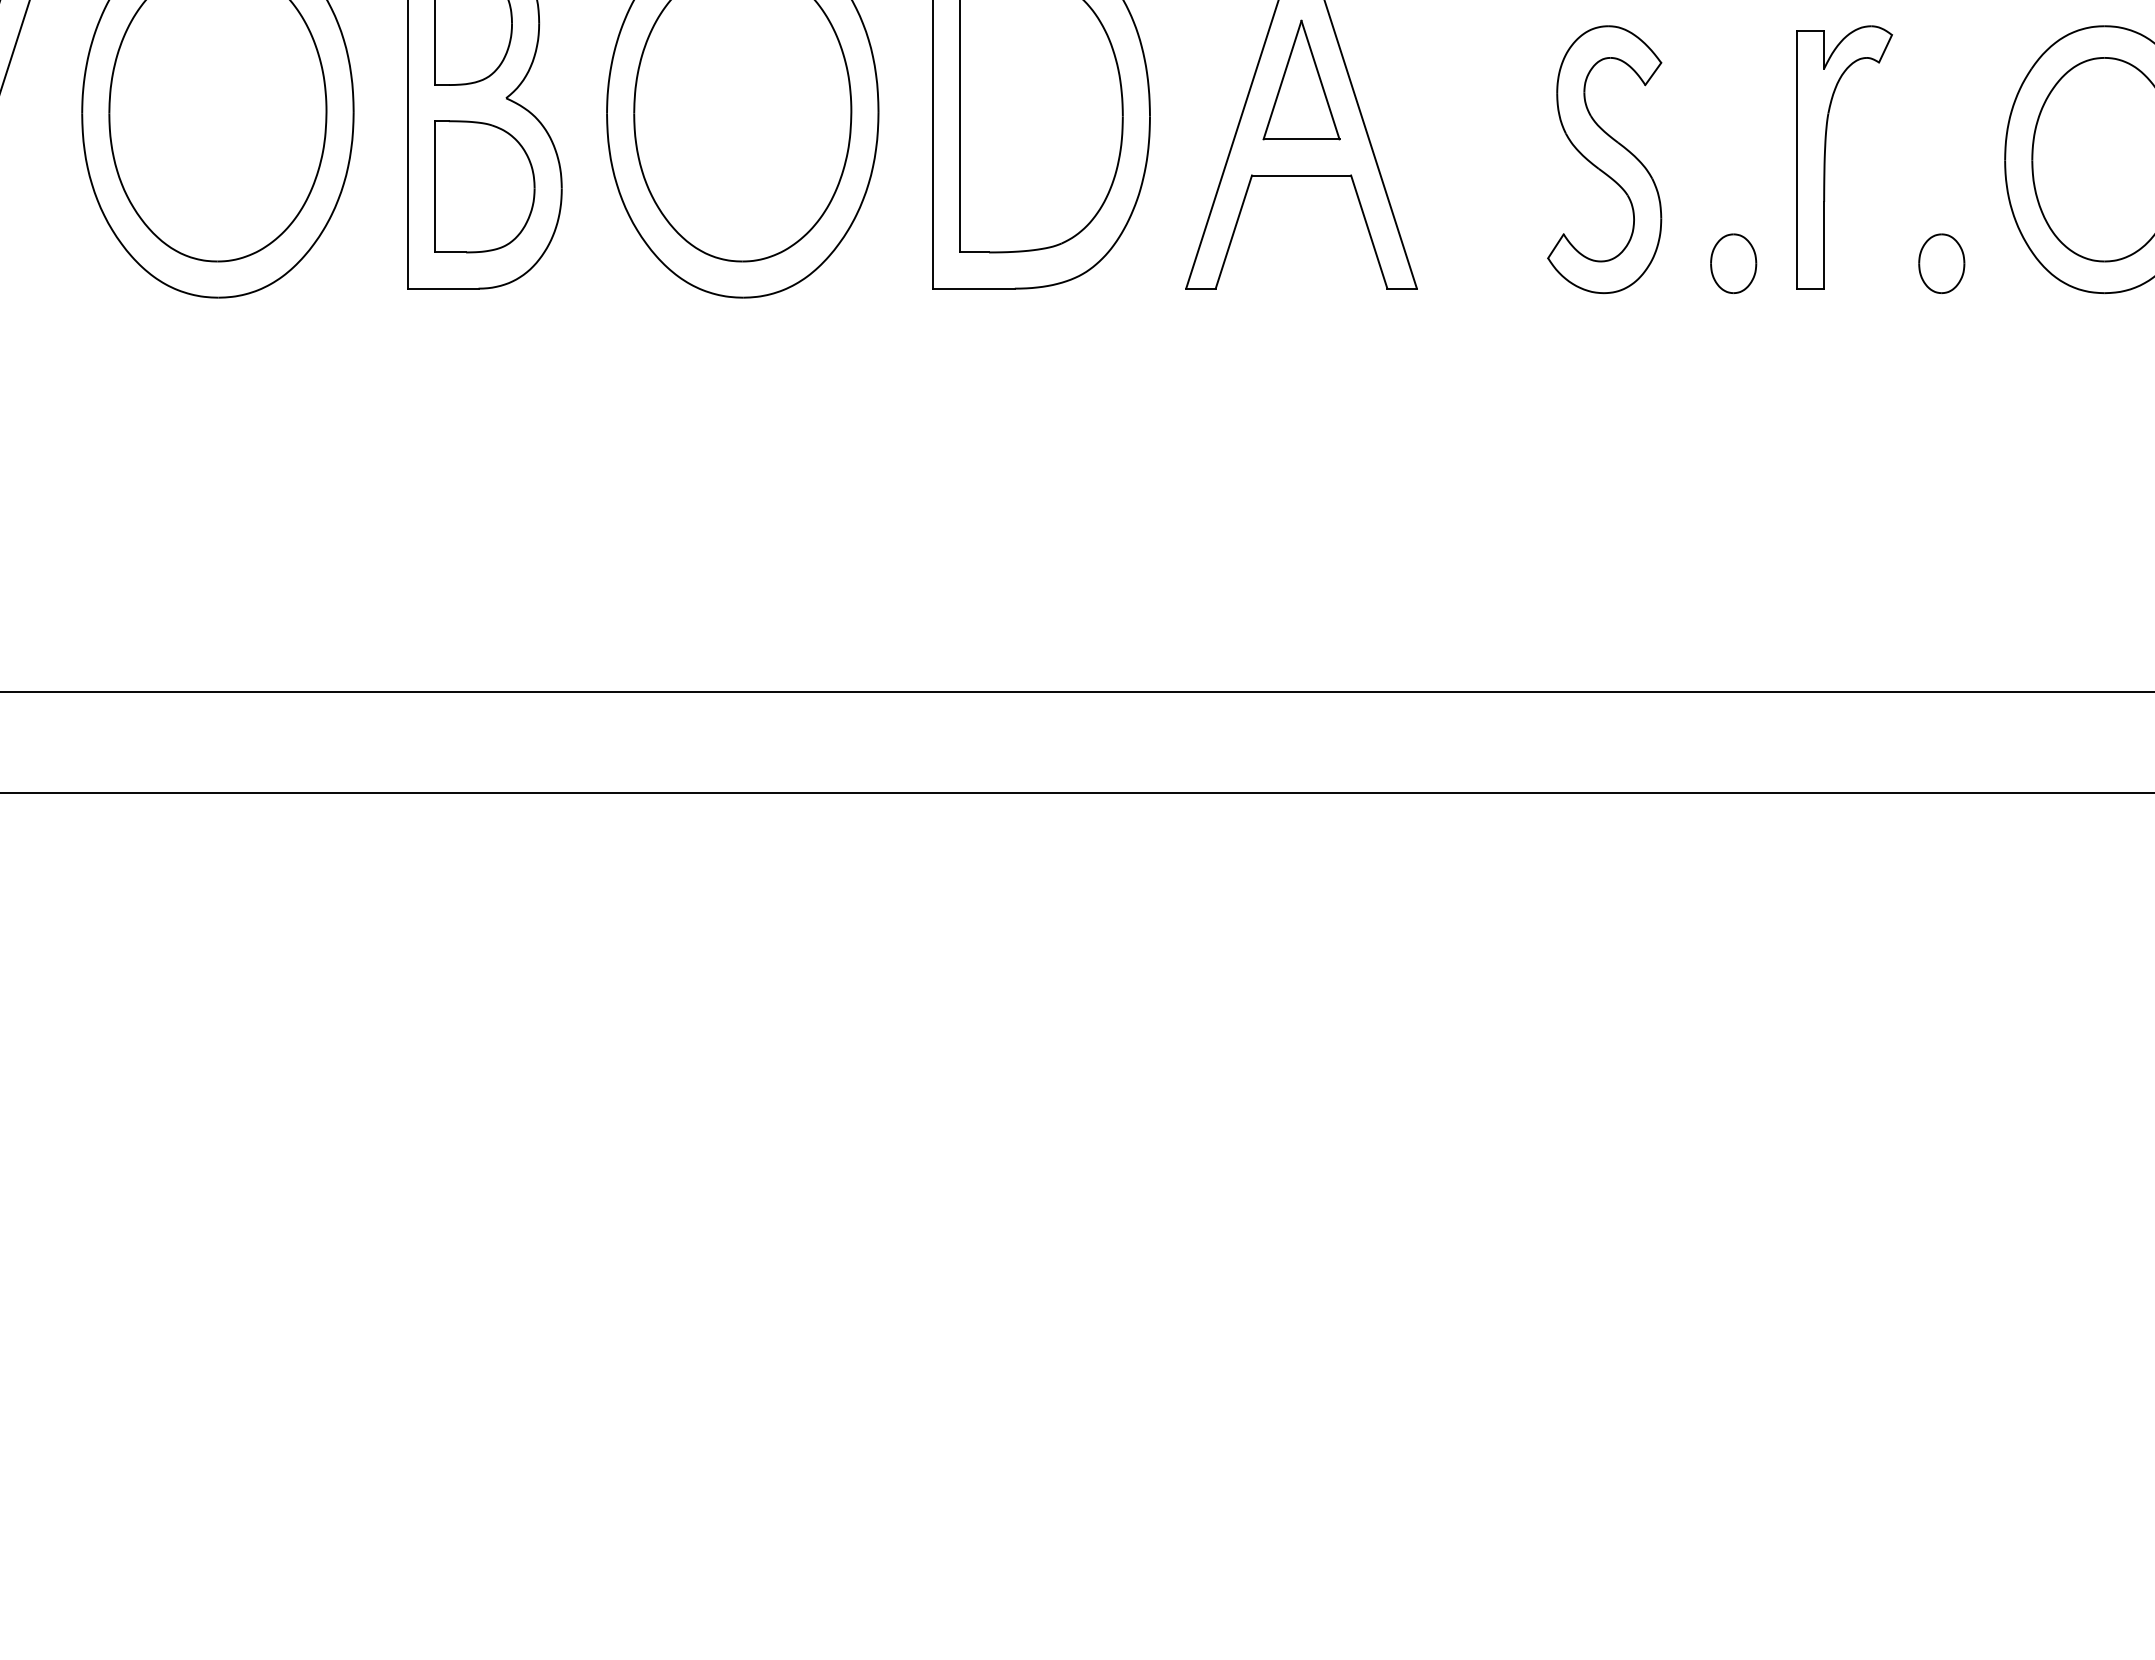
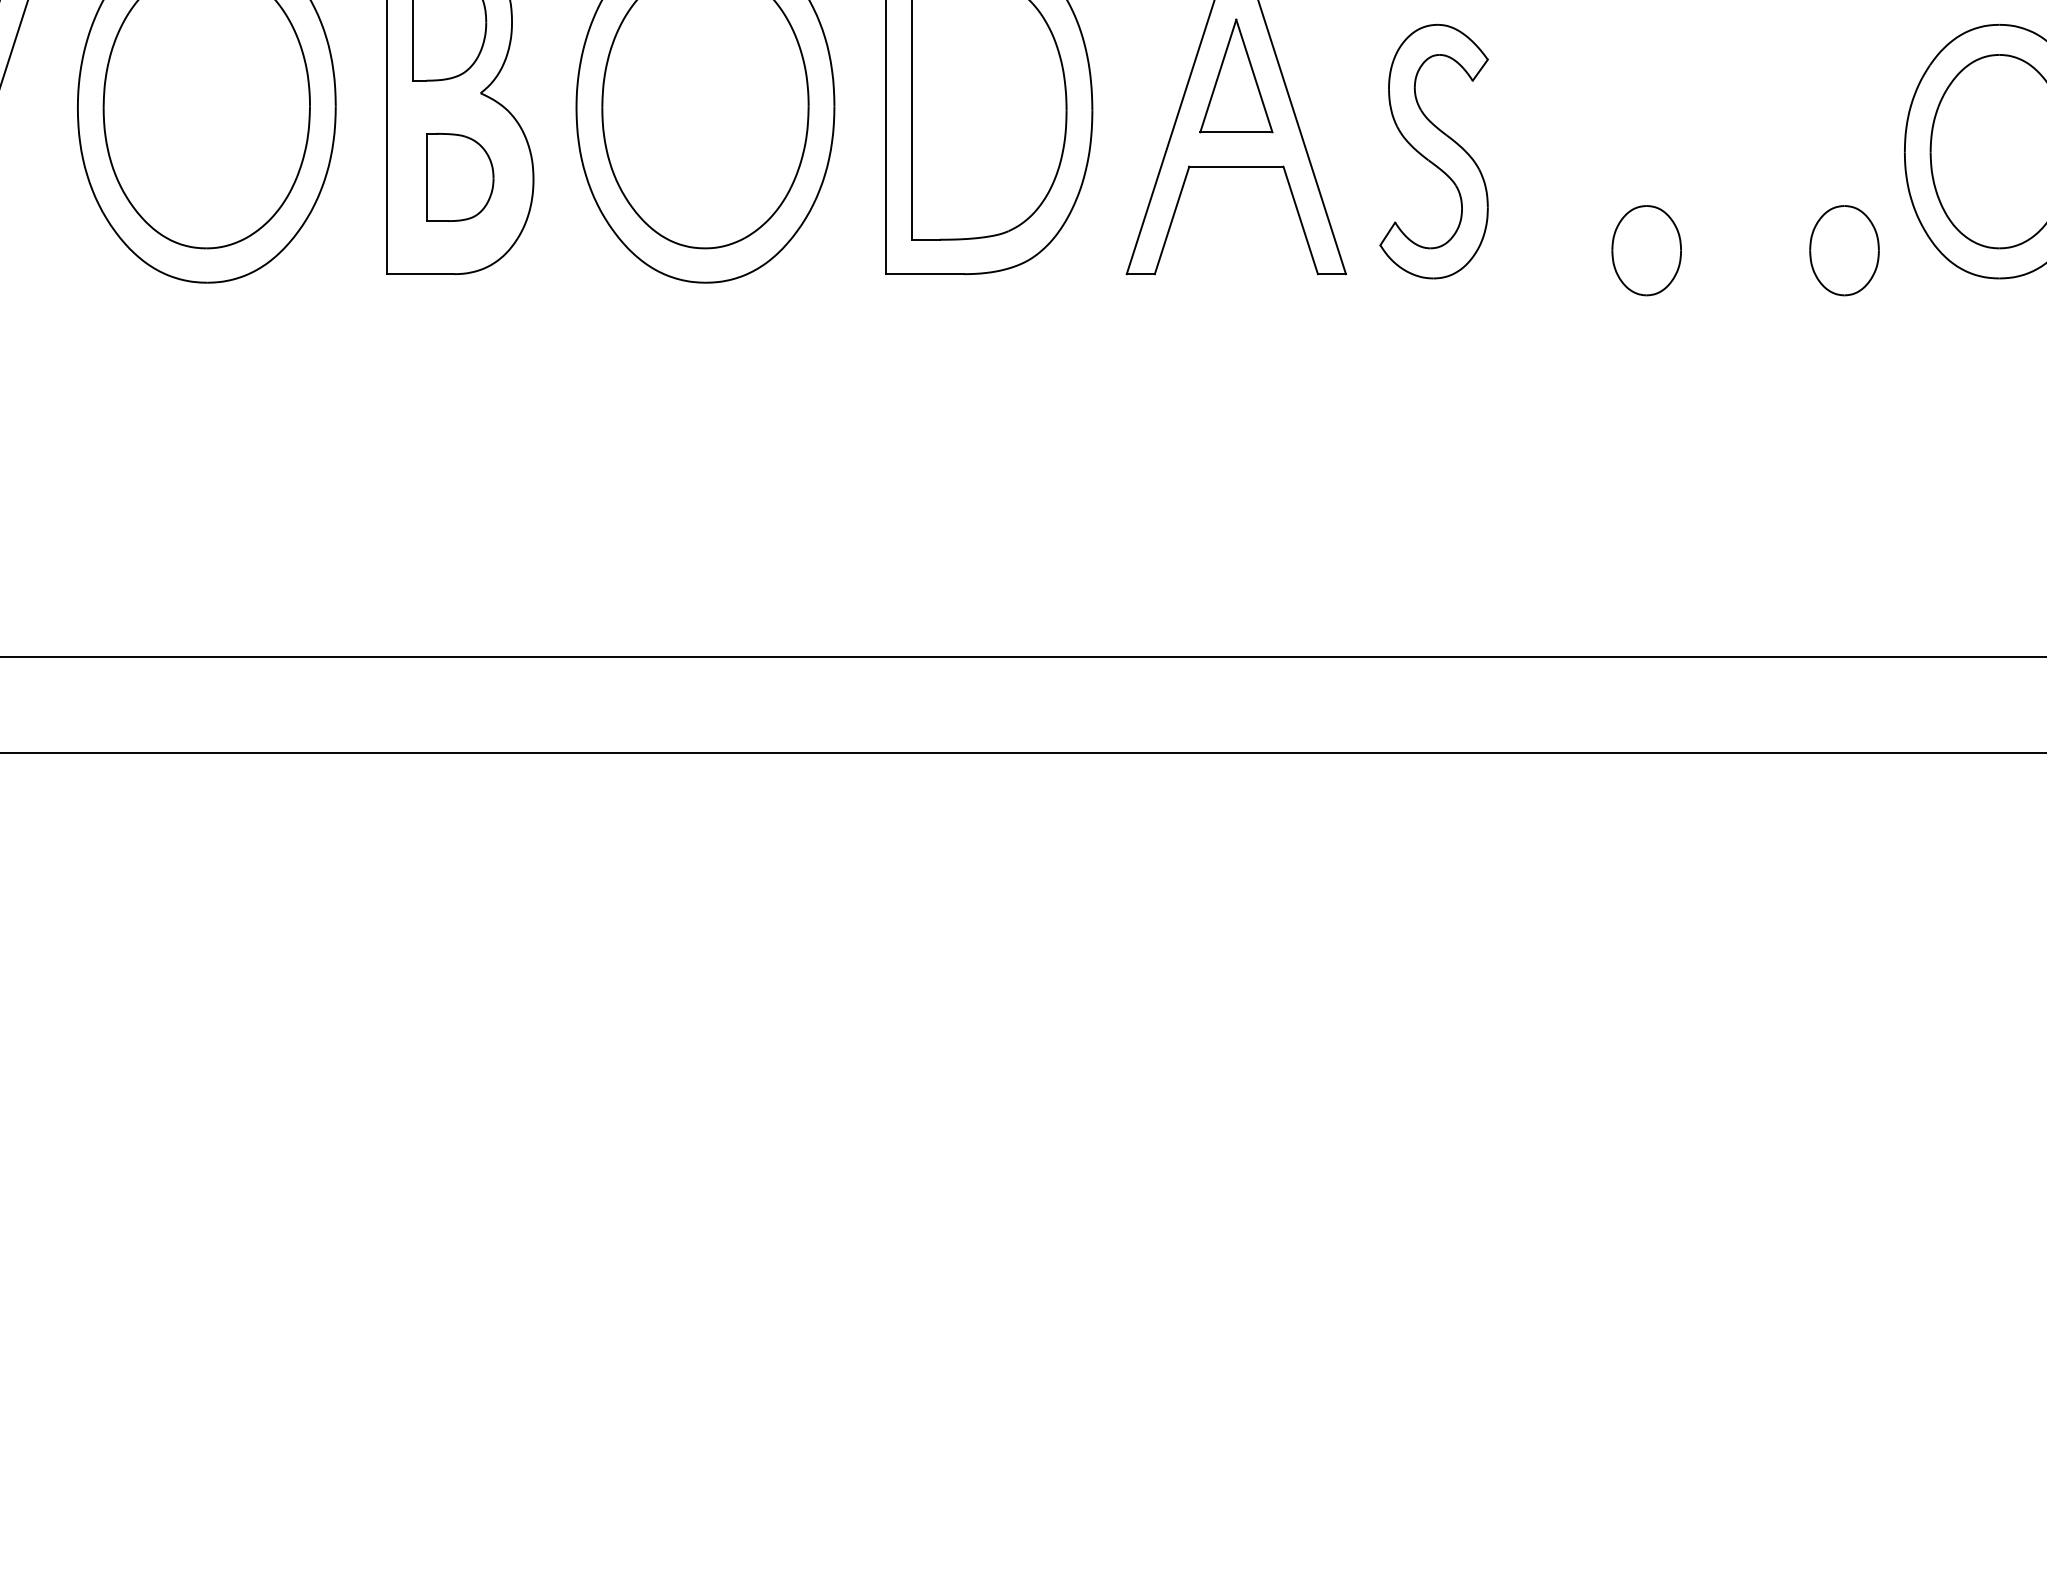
part: (1825, 157) -> (1734, 149), removed
part: (1604, 159) -> (1433, 151), moved
part: (484, 186) -> (460, 177), size x0.7
part: (1733, 263) -> (1646, 250), size x1.6
part: (1941, 263) -> (1844, 250), size x1.6

